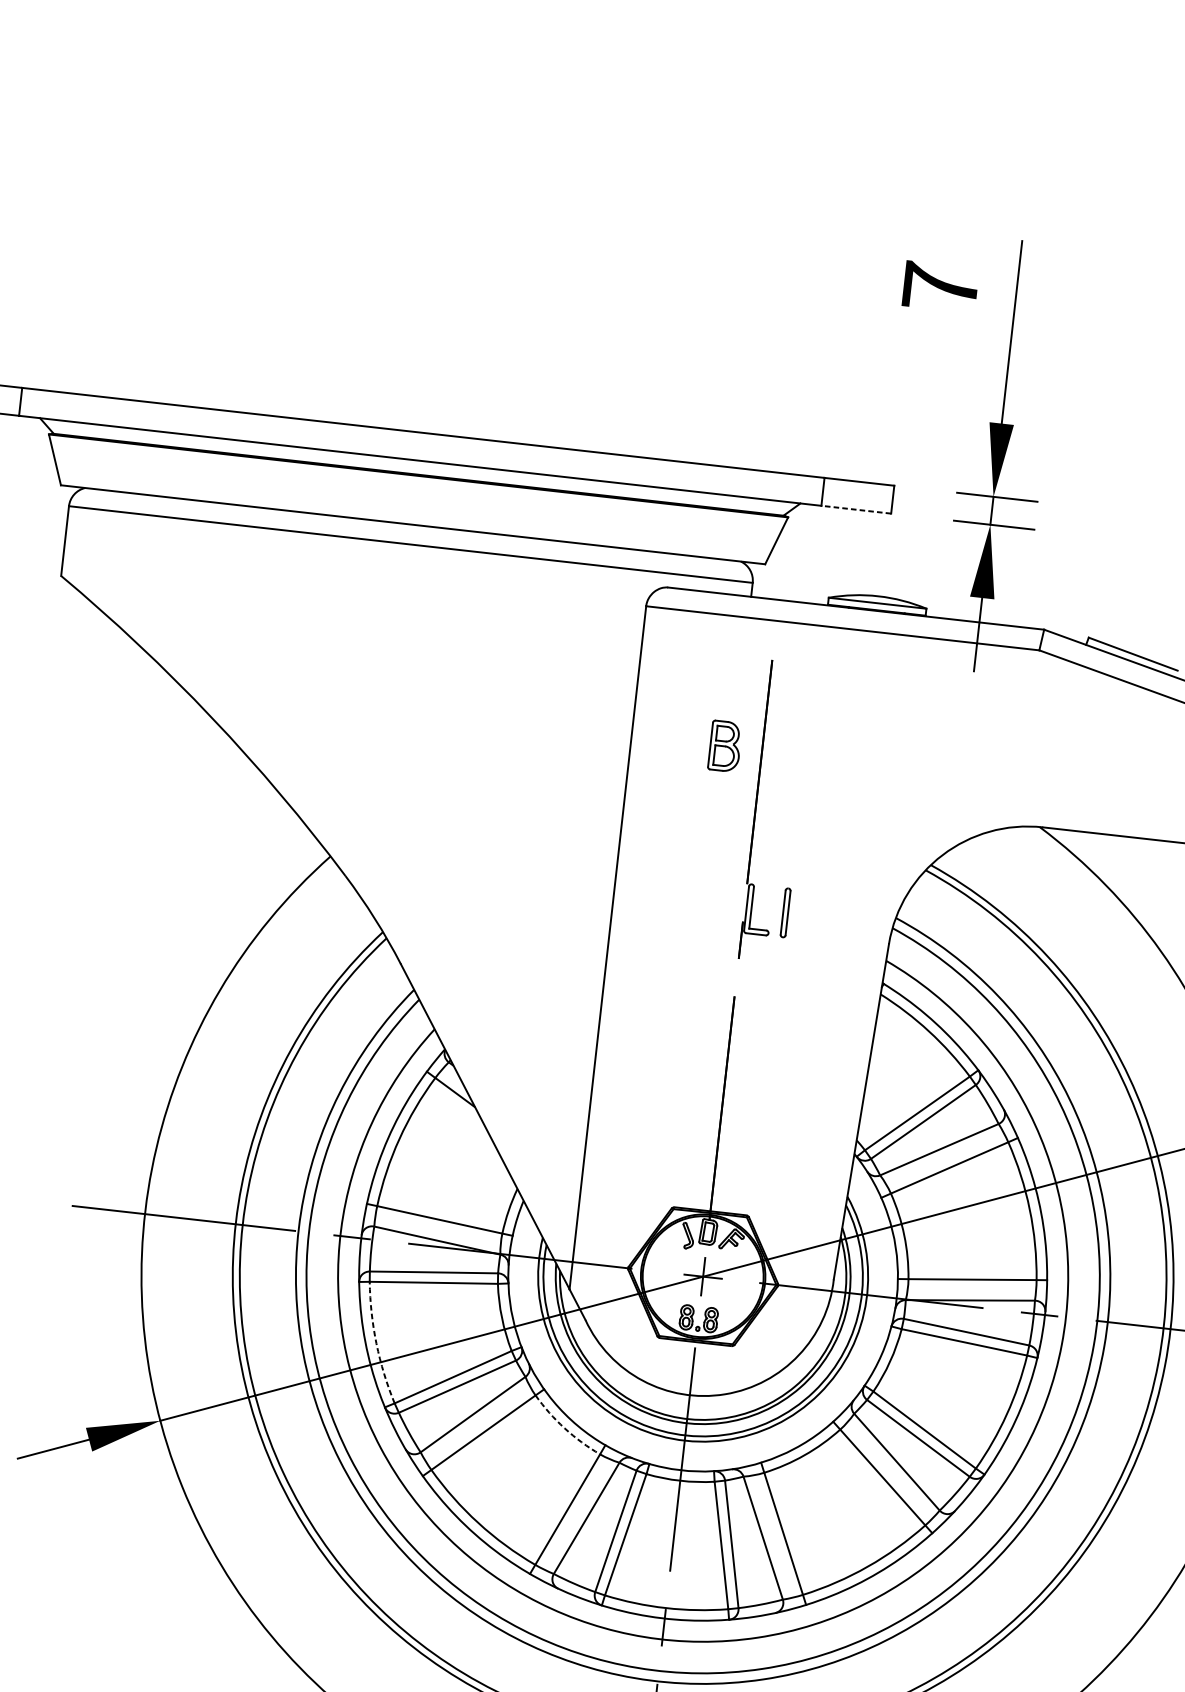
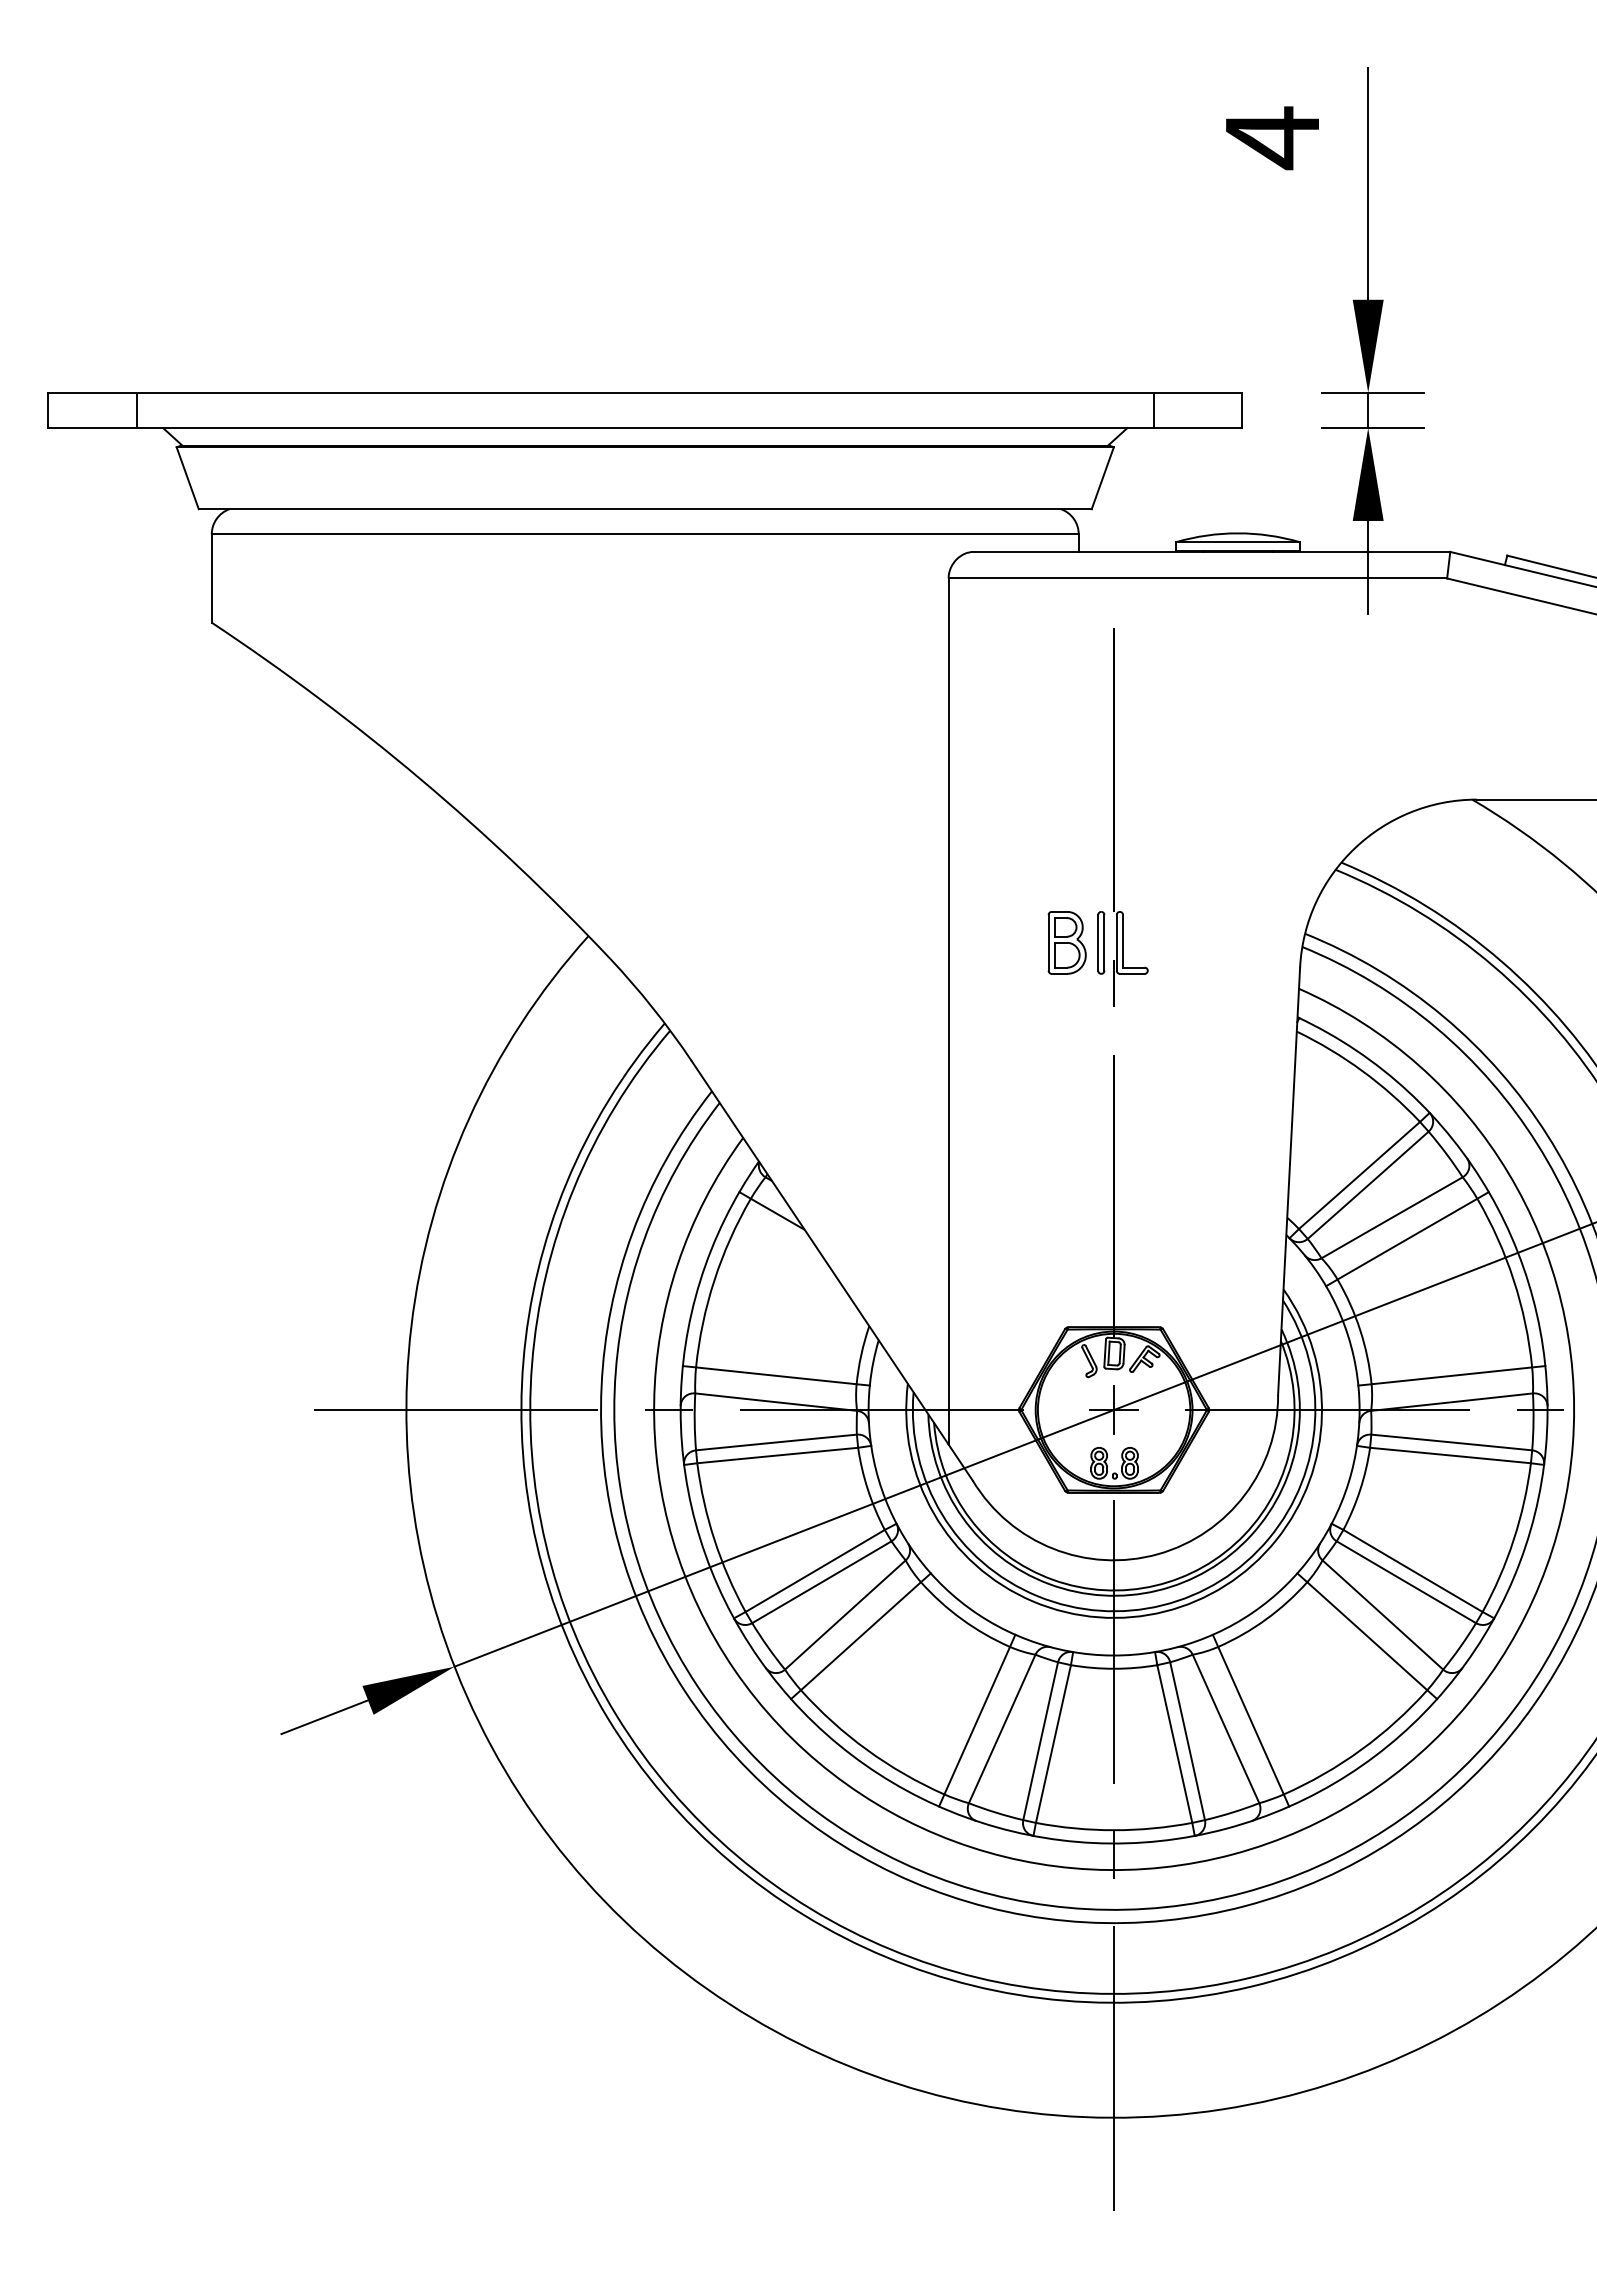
text: (940, 287) -> (1272, 138), 7 -> 4
line: (855, 510) -> (1197, 428), dashed -> solid
part: (724, 746) -> (1066, 942), moved
part: (785, 912) -> (1101, 942), moved
arc: (376, 1343) -> (714, 1539), dashed -> solid
arc: (565, 1428) -> (962, 1619), dashed -> solid

